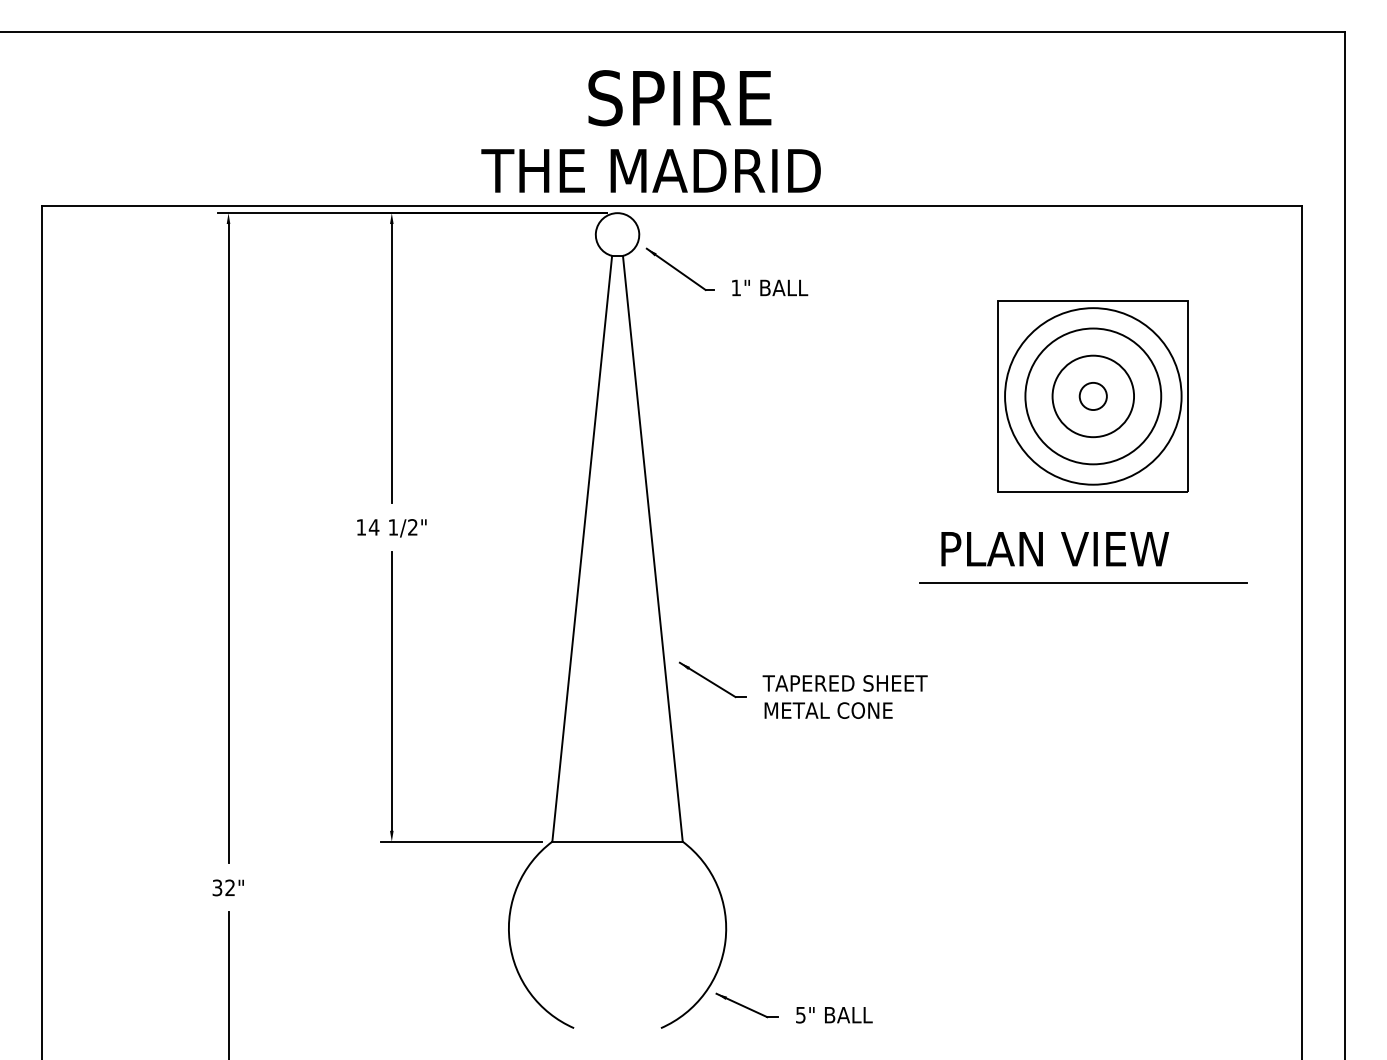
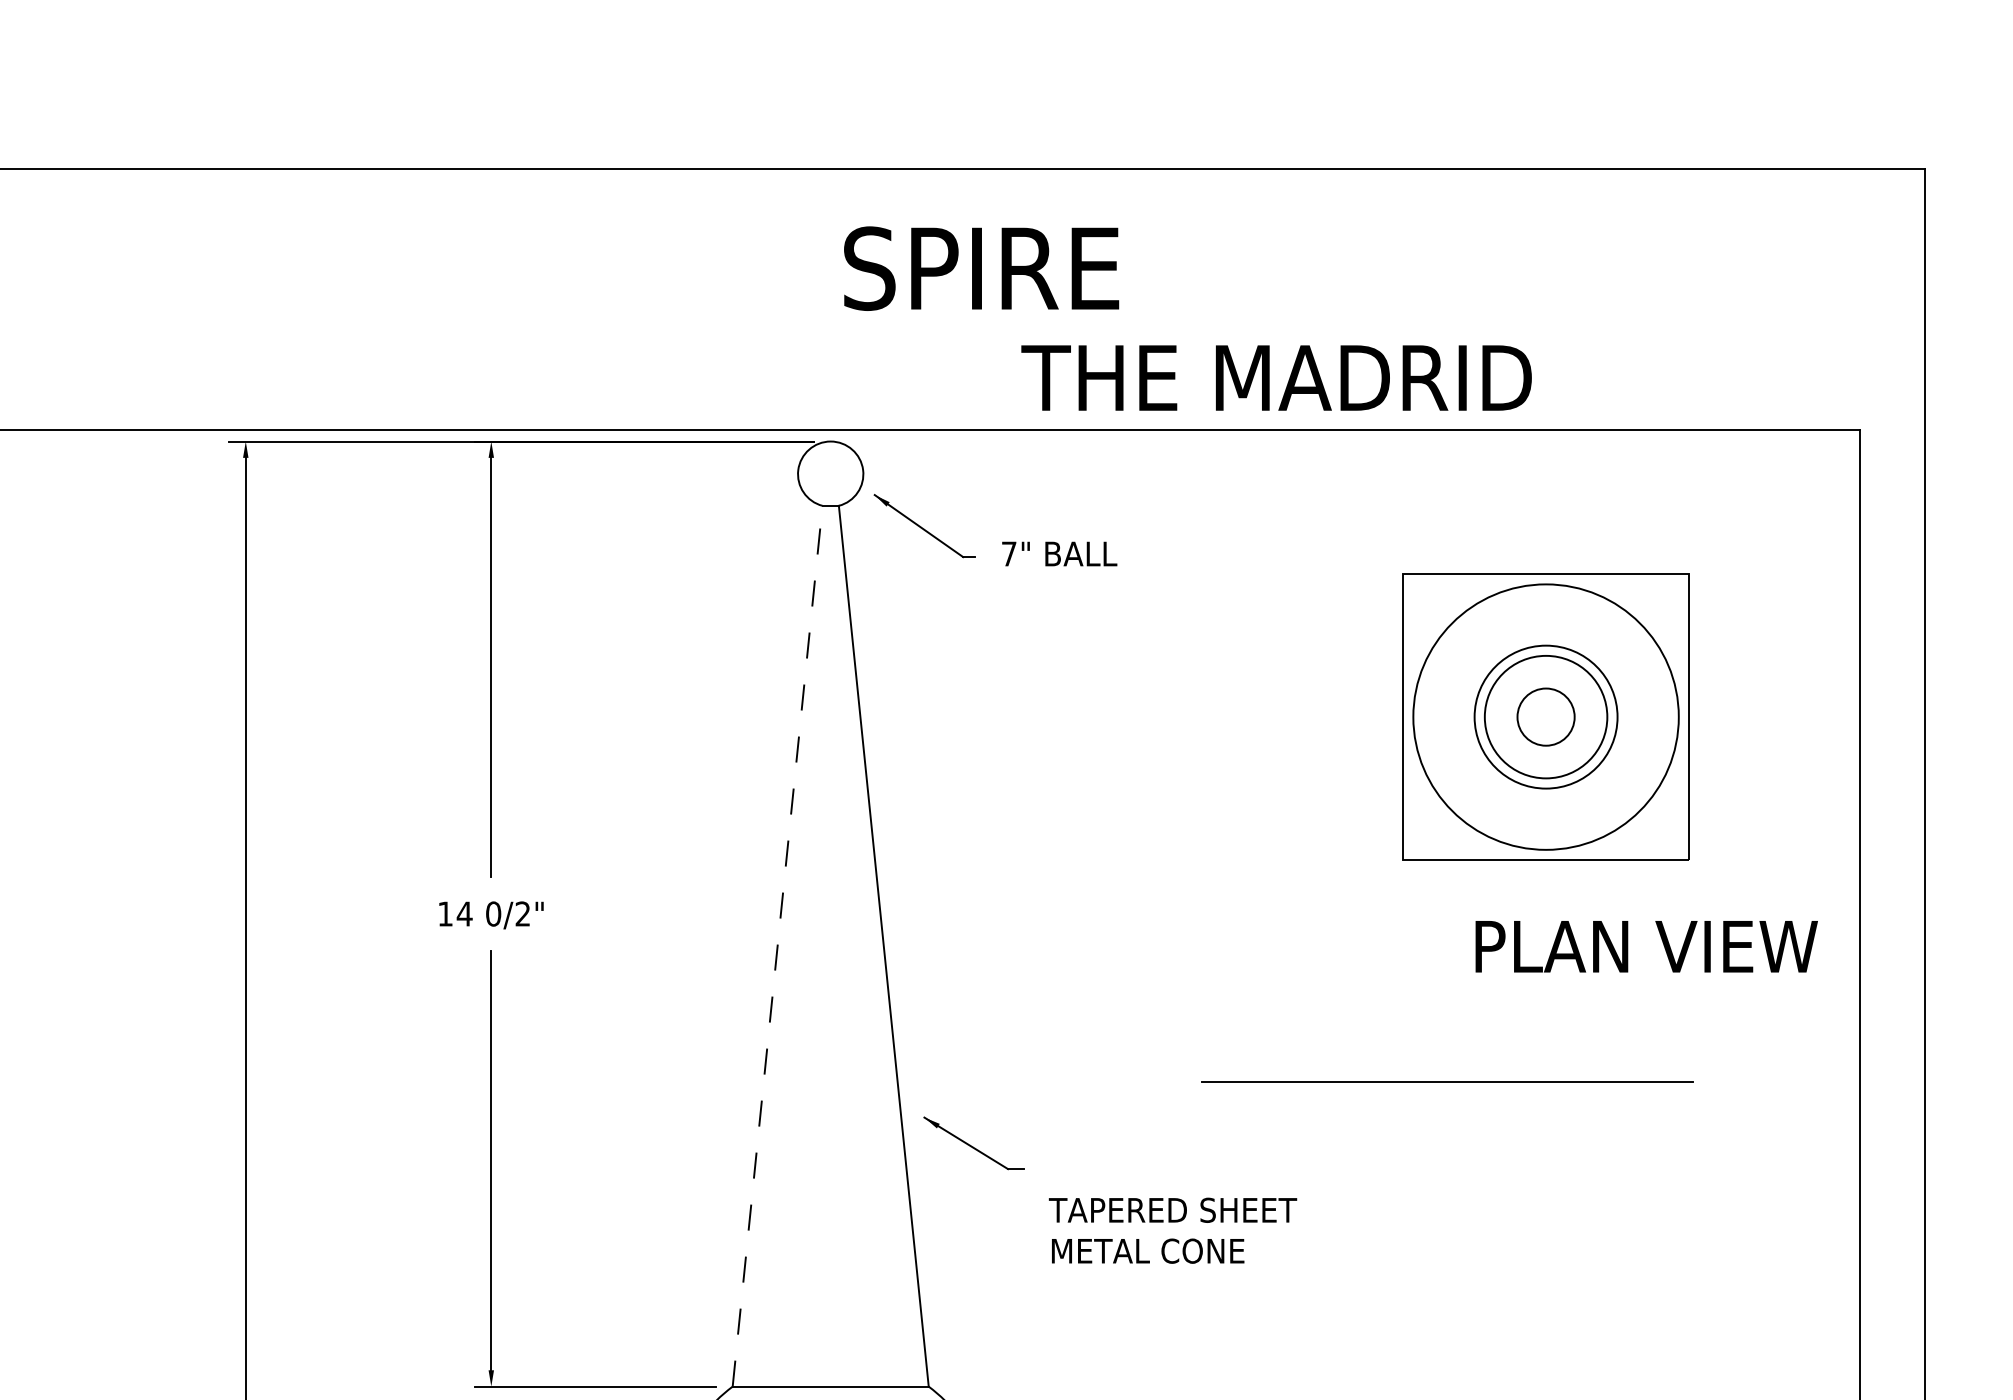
text: (679, 98) -> (980, 269), moved
text: (650, 170) -> (1275, 377), moved
text: (735, 287) -> (1008, 553), 1" -> 7"
circle: (1092, 396) -> (1544, 717), size x1.4
circle: (1093, 396) -> (1546, 717), size x0.7
text: (393, 527) -> (493, 914), 1/2" -> 0/2"
line: (582, 548) -> (778, 945), solid -> dashed
text: (1055, 549) -> (1647, 947), moved
line: (1083, 582) -> (1447, 1081), moved
text: (844, 696) -> (1171, 1229), moved

